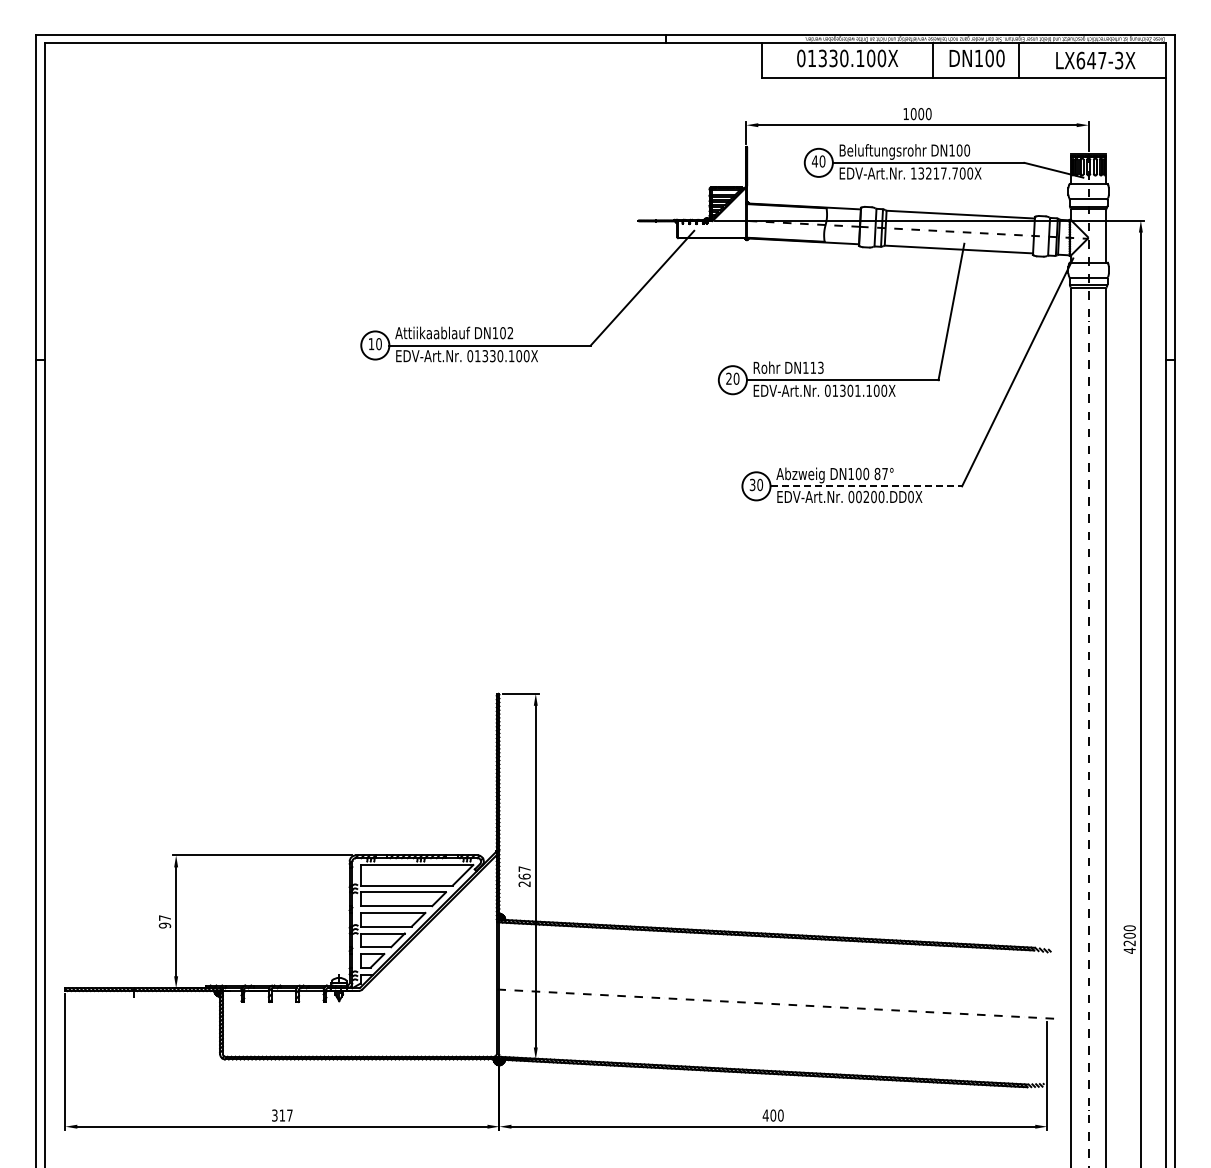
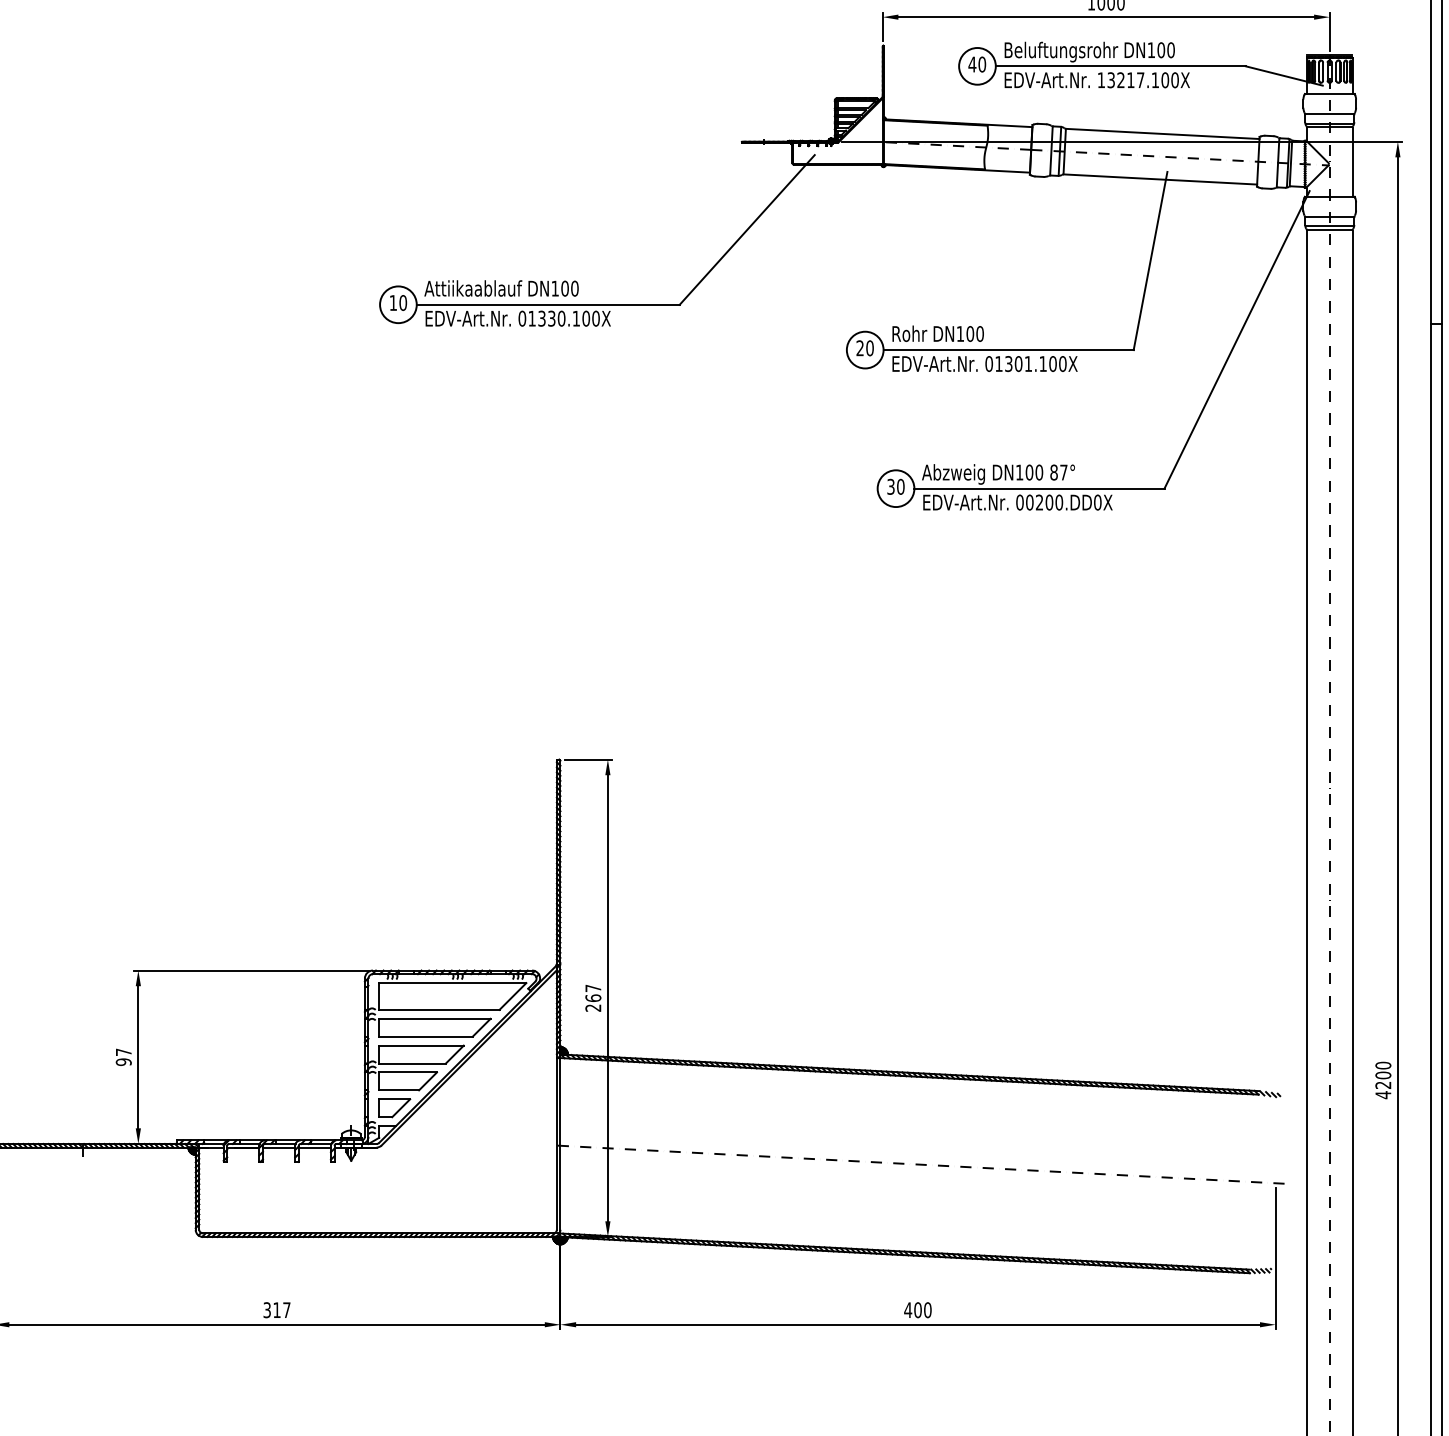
text: (954, 173) -> (1154, 80), 13217.700X -> 13217.100X
text: (510, 333) -> (574, 289), DN102 -> DN100
text: (816, 367) -> (974, 333), DN113 -> DN100
line: (866, 486) -> (1039, 488), dashed -> solid

